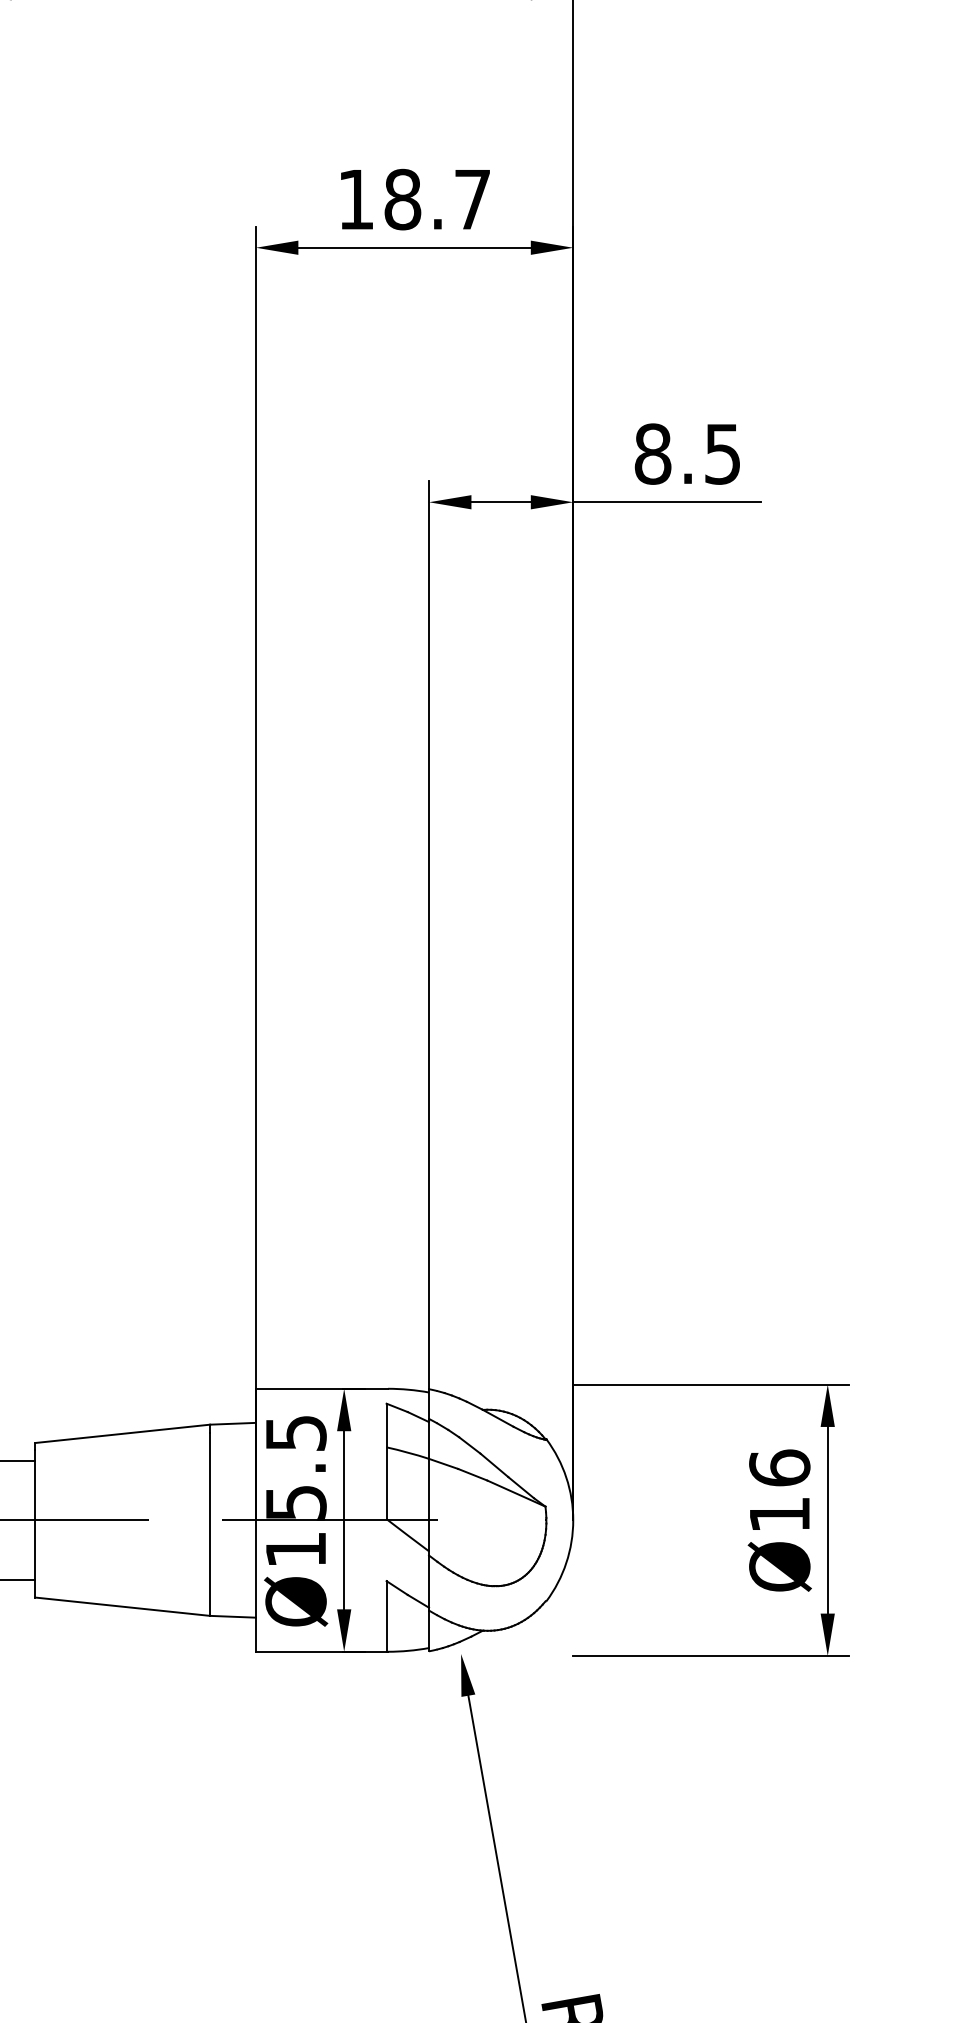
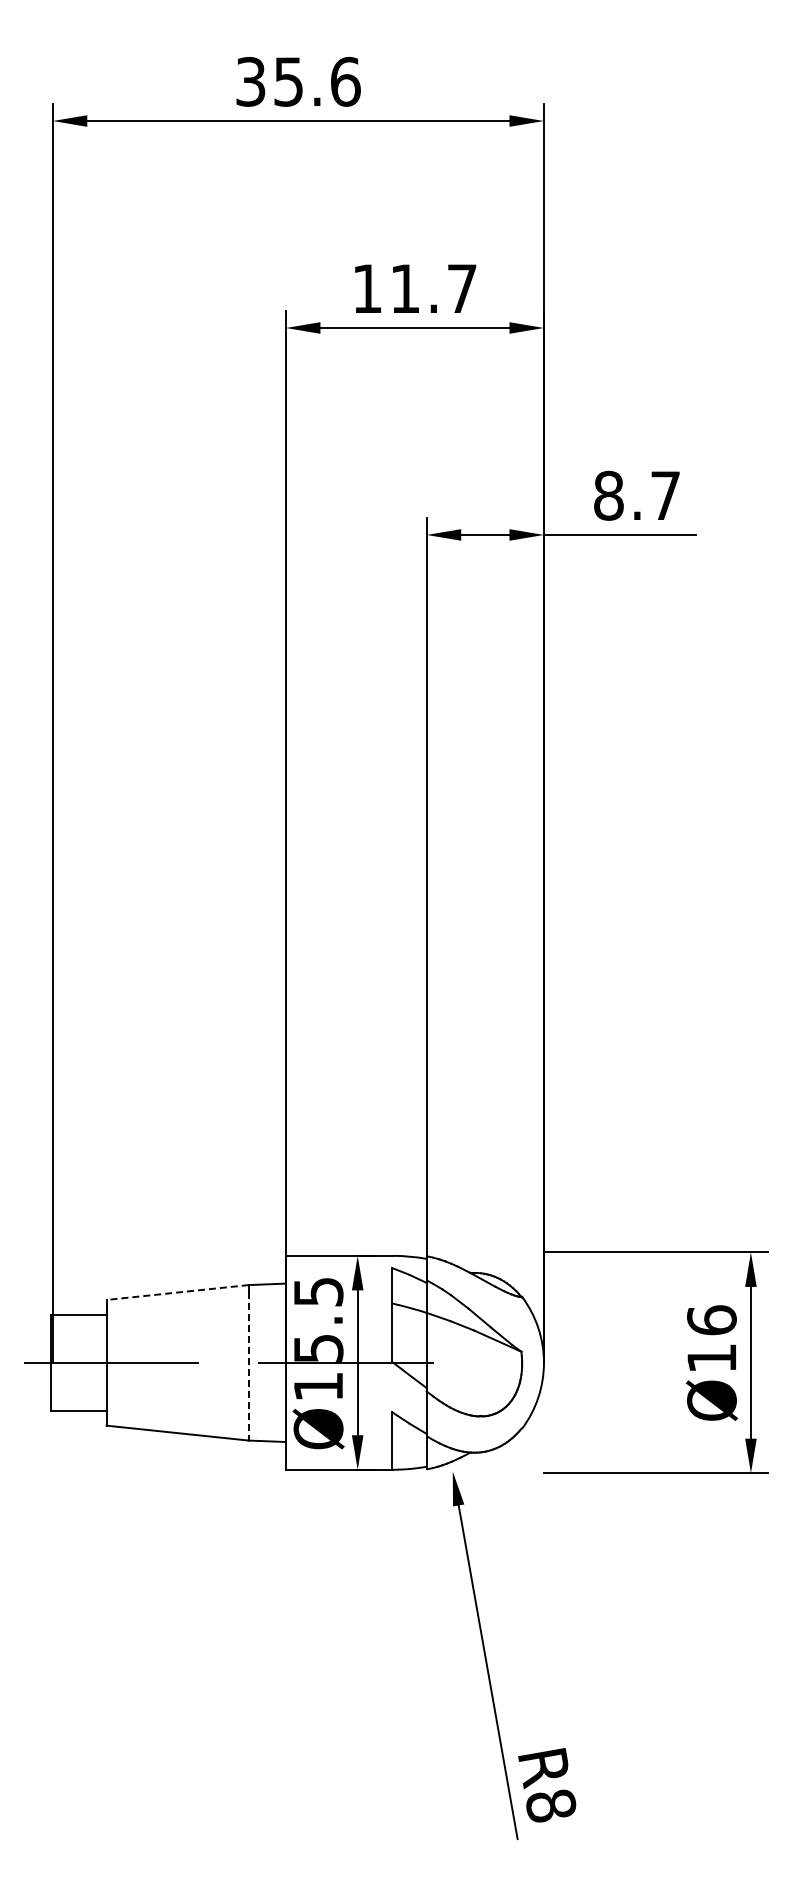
text: (402, 199) -> (405, 288), 18.7 -> 11.7
text: (722, 453) -> (665, 495), 8.5 -> 8.7
line: (122, 1433) -> (177, 1292), solid -> dashed
line: (209, 1524) -> (248, 1366), solid -> dashed

